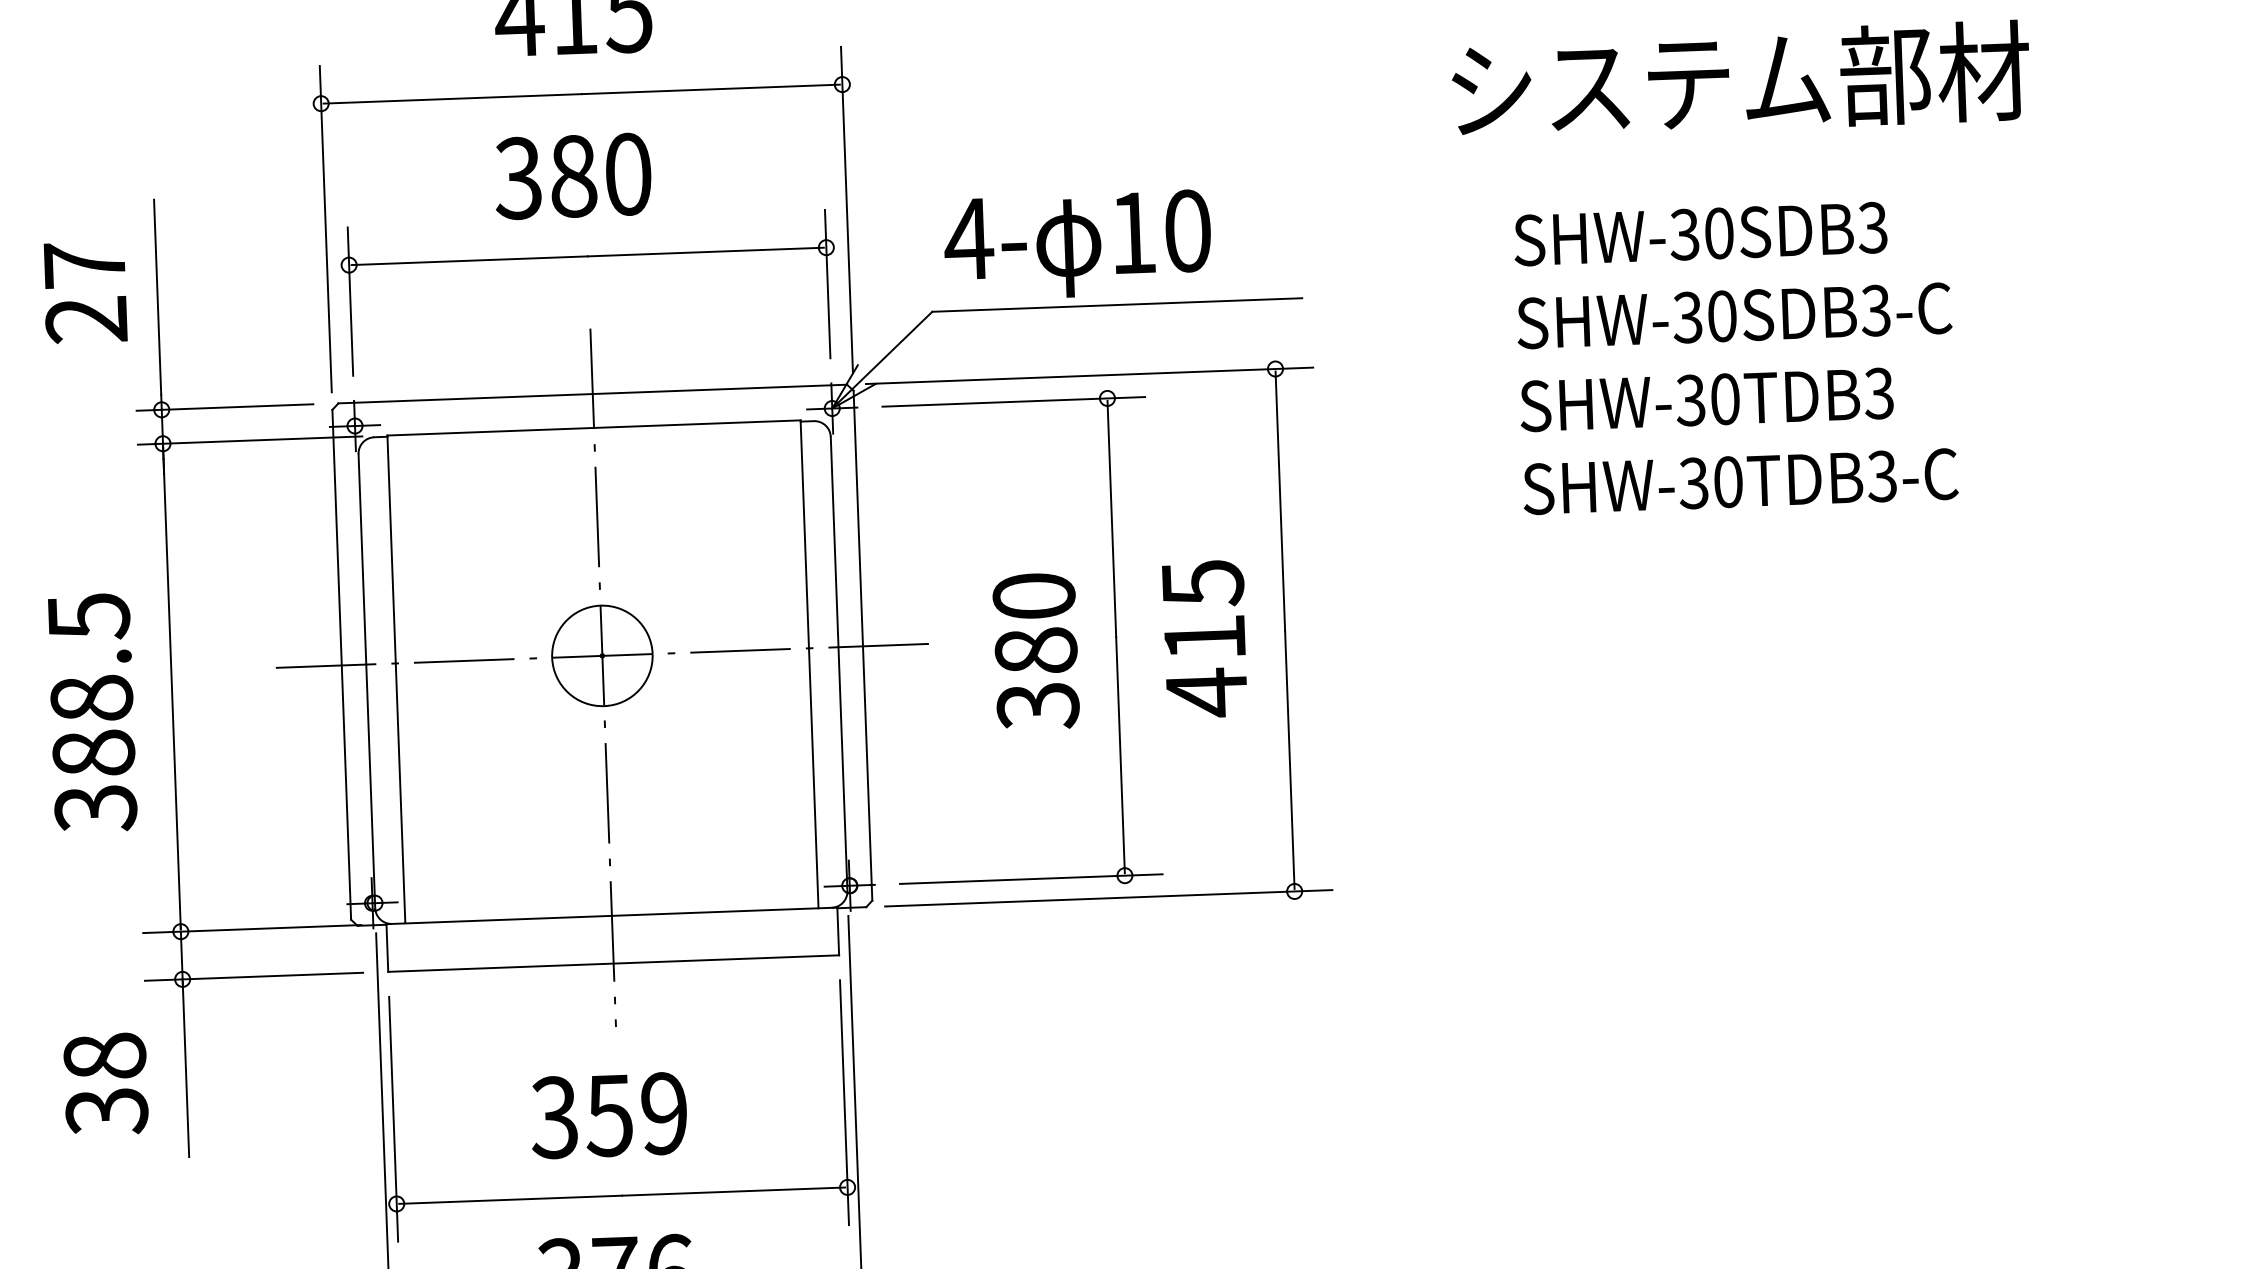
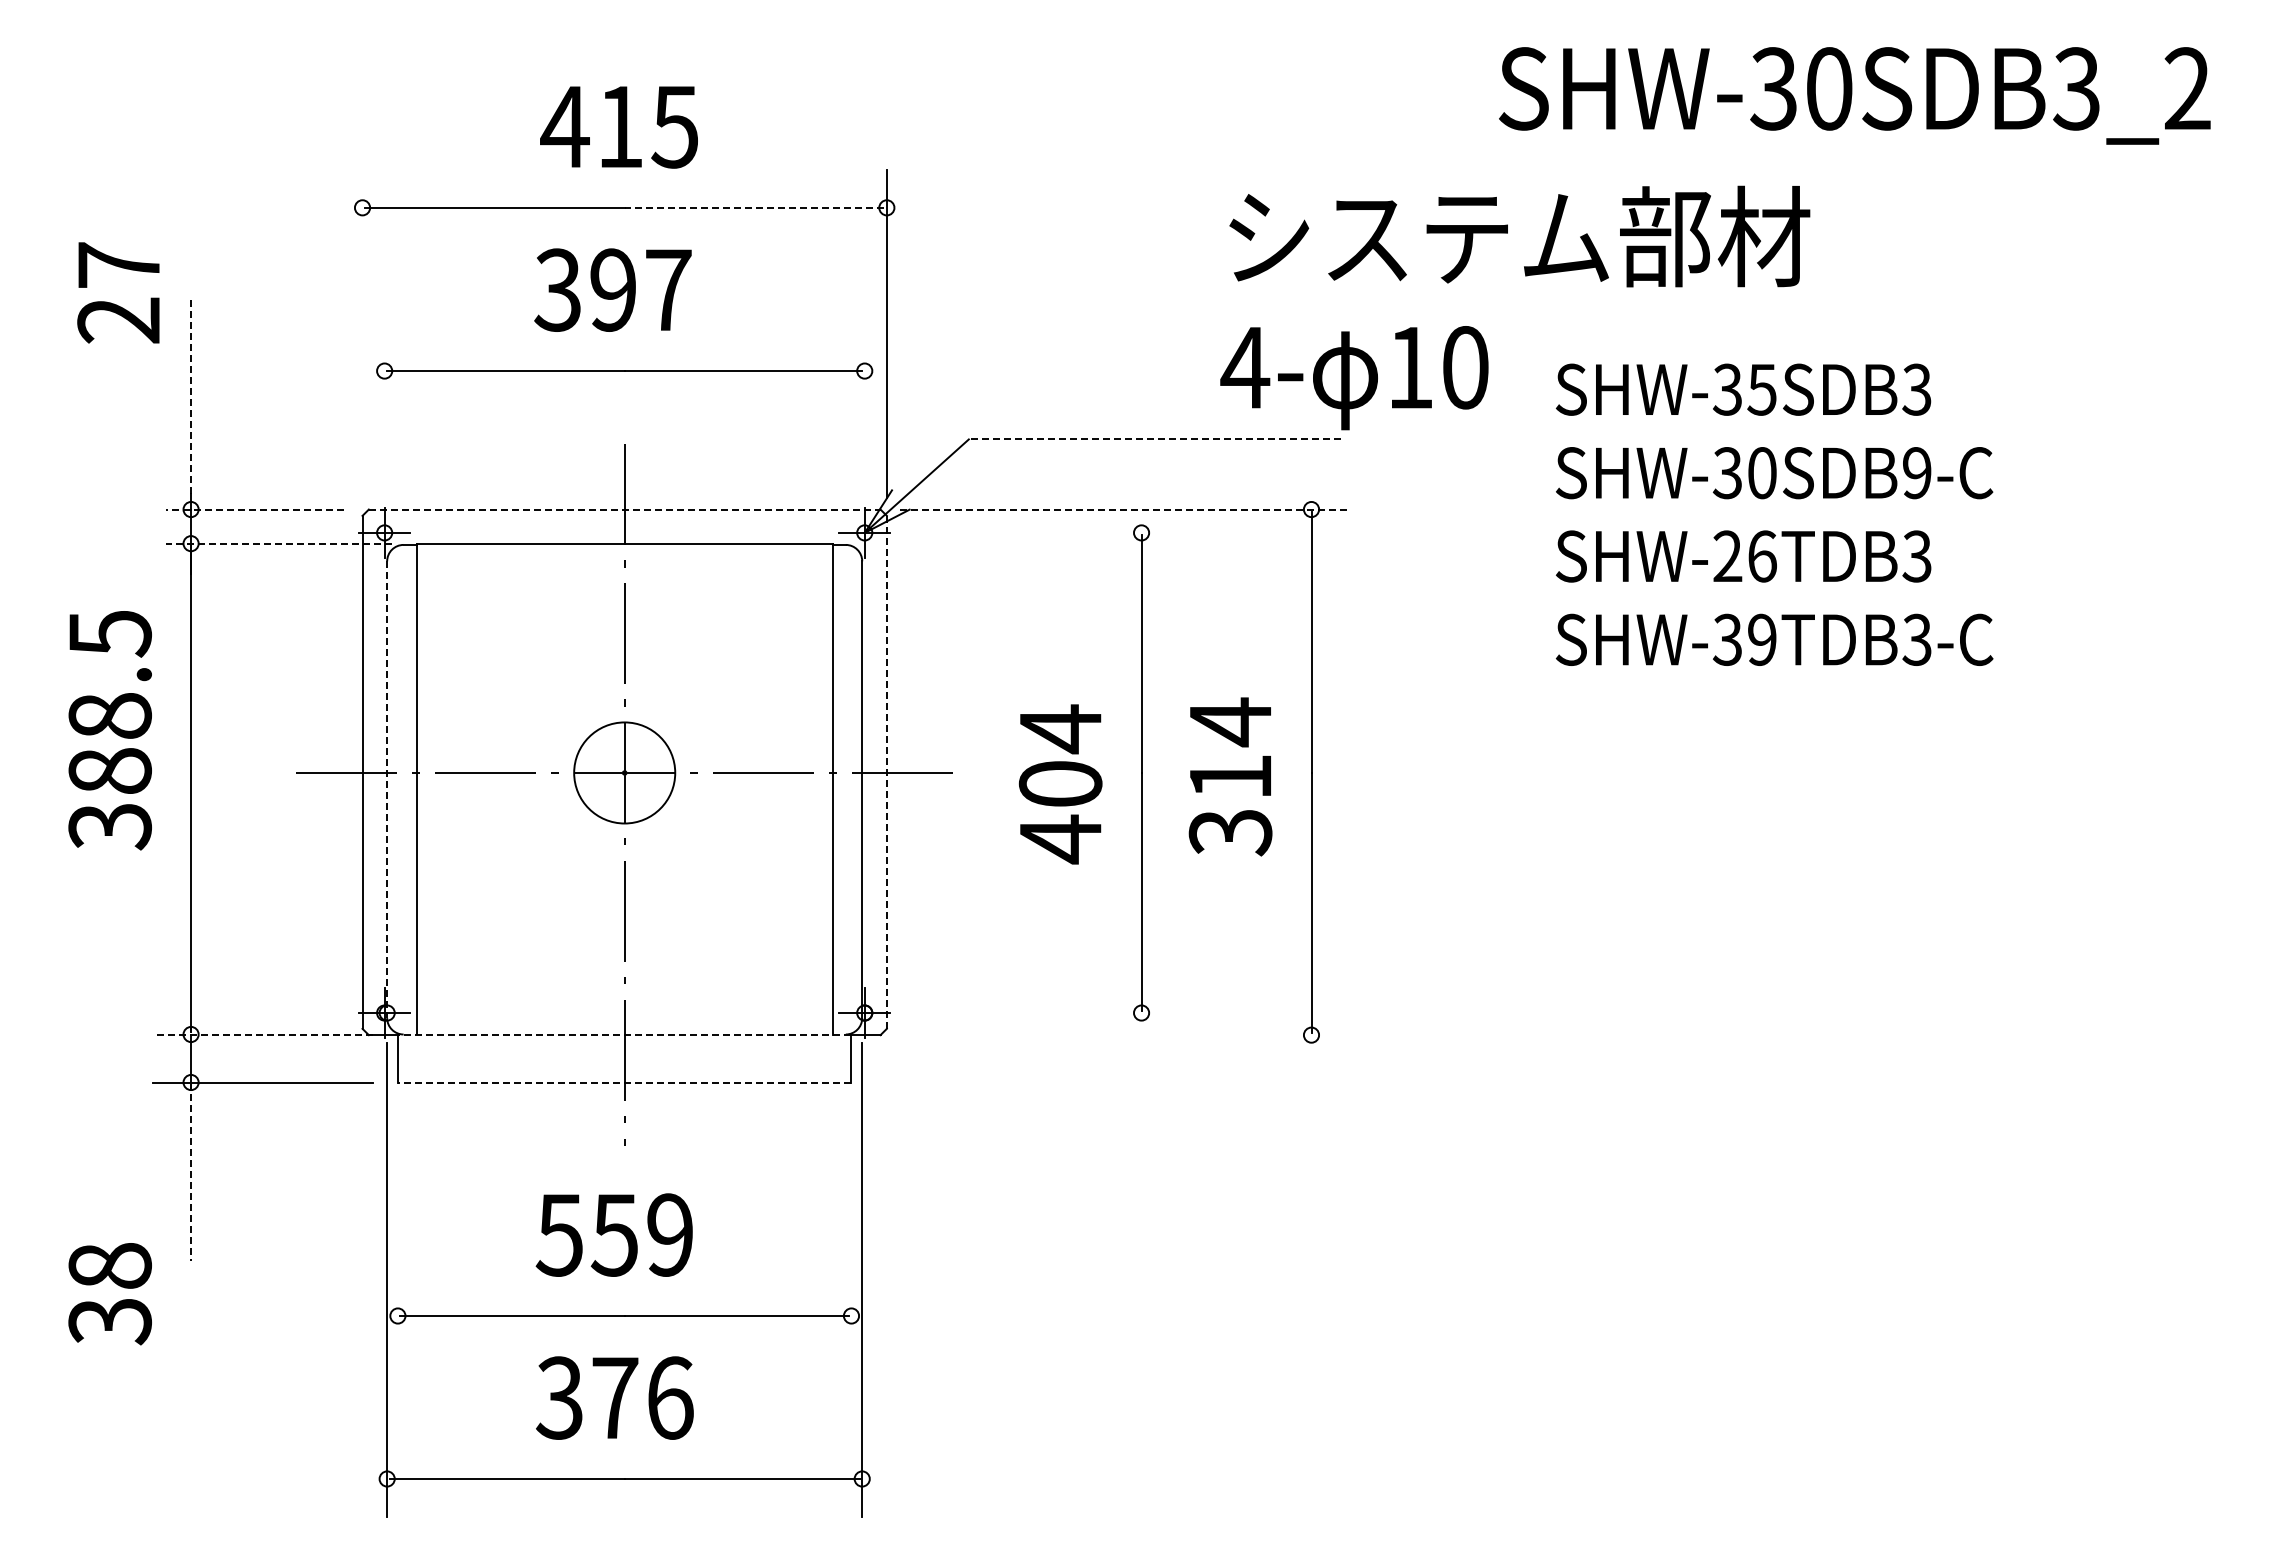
text: (1740, 80) -> (1519, 236), moved
line: (710, 89) -> (754, 207), solid -> dashed
text: (600, 174) -> (640, 289), 380 -> 397
line: (325, 228) -> (362, 333), removed
text: (1718, 233) -> (1761, 389), SHW-30SDB3 -> SHW-35SDB3
text: (1077, 245) -> (1354, 378), moved
line: (827, 283) -> (864, 407), removed
text: (85, 292) -> (118, 292), moved
line: (158, 296) -> (191, 395), solid -> dashed
line: (350, 301) -> (384, 407), removed
line: (1116, 305) -> (1154, 439), solid -> dashed
text: (1875, 311) -> (1916, 473), SHW-30SDB3-C -> SHW-30SDB9-C
line: (1089, 375) -> (1124, 509), solid -> dashed
line: (592, 394) -> (624, 509), solid -> dashed
text: (1707, 399) -> (1744, 556), SHW-30TDB3 -> SHW-26TDB3
line: (1013, 401) -> (1047, 532), removed
line: (224, 407) -> (254, 509), solid -> dashed
line: (249, 440) -> (278, 543), solid -> dashed
text: (1728, 481) -> (1762, 639), SHW-30TDB3-C -> SHW-39TDB3-C
text: (1204, 638) -> (1230, 777), 415 -> 314
line: (862, 645) -> (886, 772), solid -> dashed
text: (1036, 651) -> (1060, 784), 380 -> 404
line: (367, 681) -> (387, 790), solid -> dashed
text: (91, 712) -> (109, 730), moved
line: (1031, 879) -> (1047, 1013), removed
line: (1108, 898) -> (1124, 1035), removed
line: (611, 915) -> (624, 1034), solid -> dashed
line: (251, 929) -> (262, 1034), solid -> dashed
line: (613, 963) -> (624, 1082), solid -> dashed
line: (186, 1068) -> (191, 1172), solid -> dashed
text: (105, 1084) -> (109, 1294), moved
line: (844, 1102) -> (851, 1230), removed
text: (553, 1117) -> (558, 1234), 359 -> 559
line: (393, 1118) -> (397, 1230), removed

